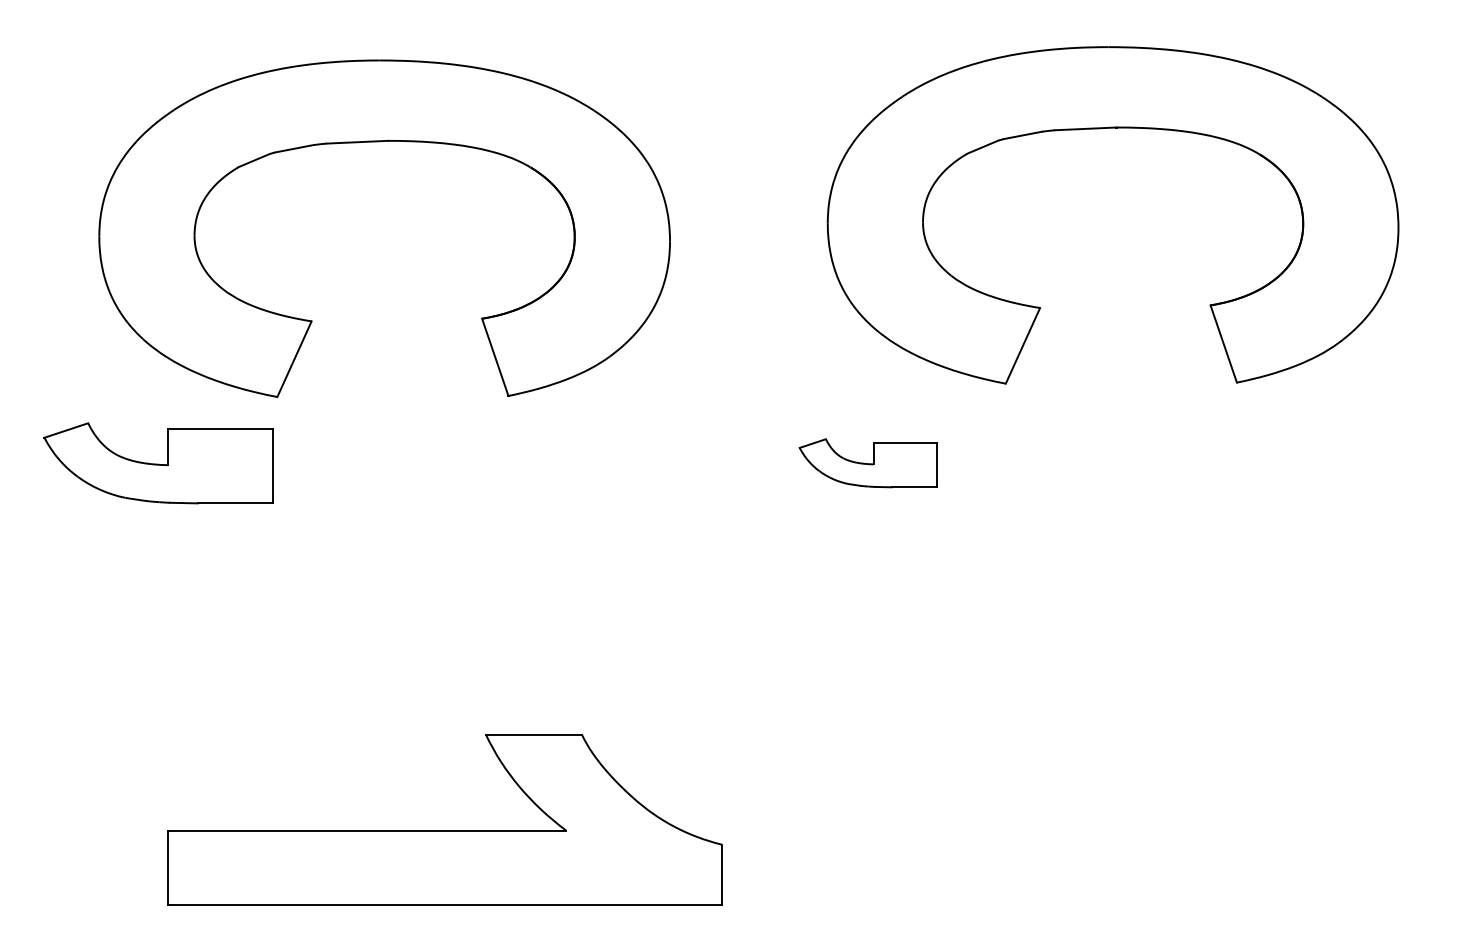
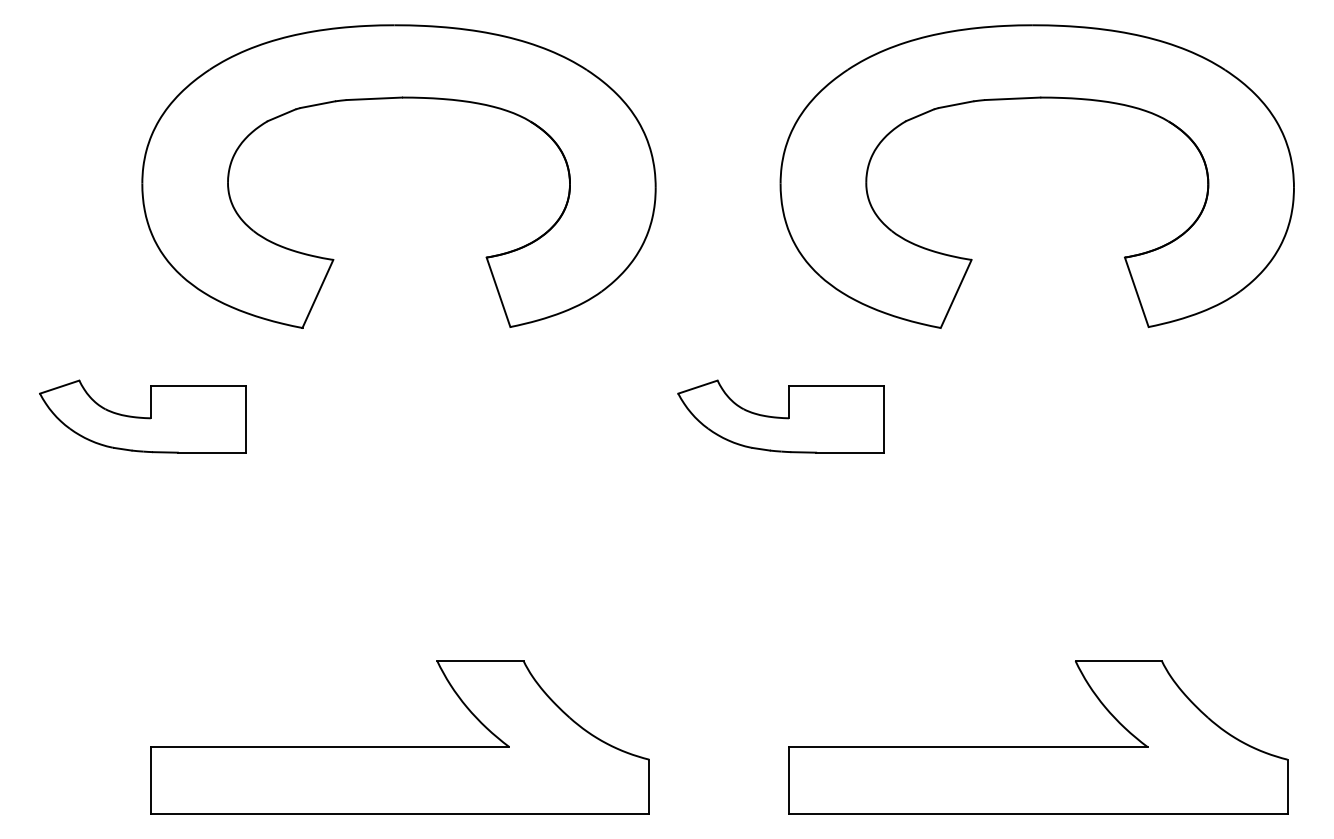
part: (1101, 129) -> (1026, 99), moved
part: (372, 142) -> (388, 99), moved
part: (867, 463) -> (780, 416), size x1.67
part: (1154, 830) -> (1038, 746), added

